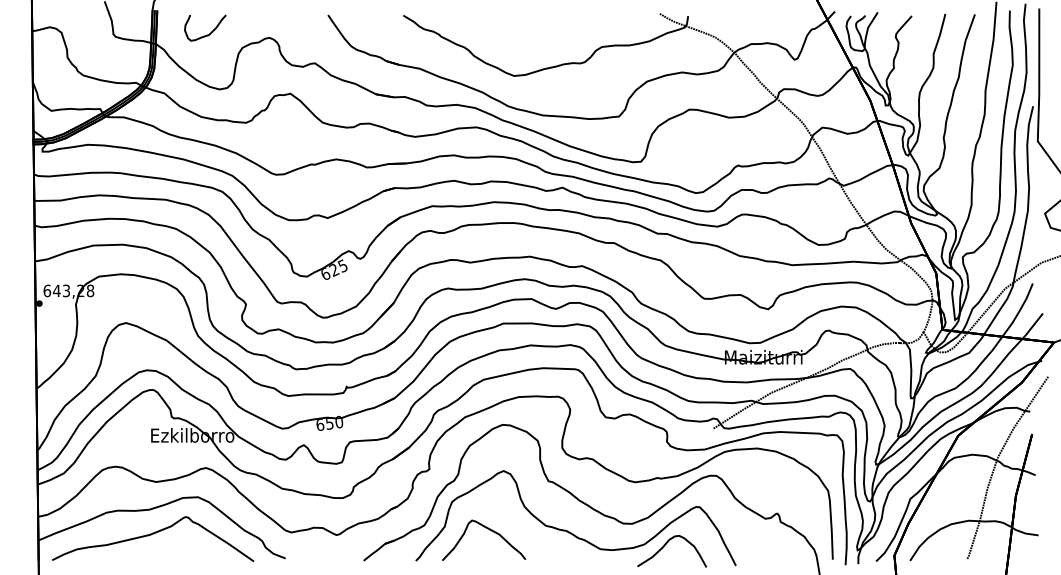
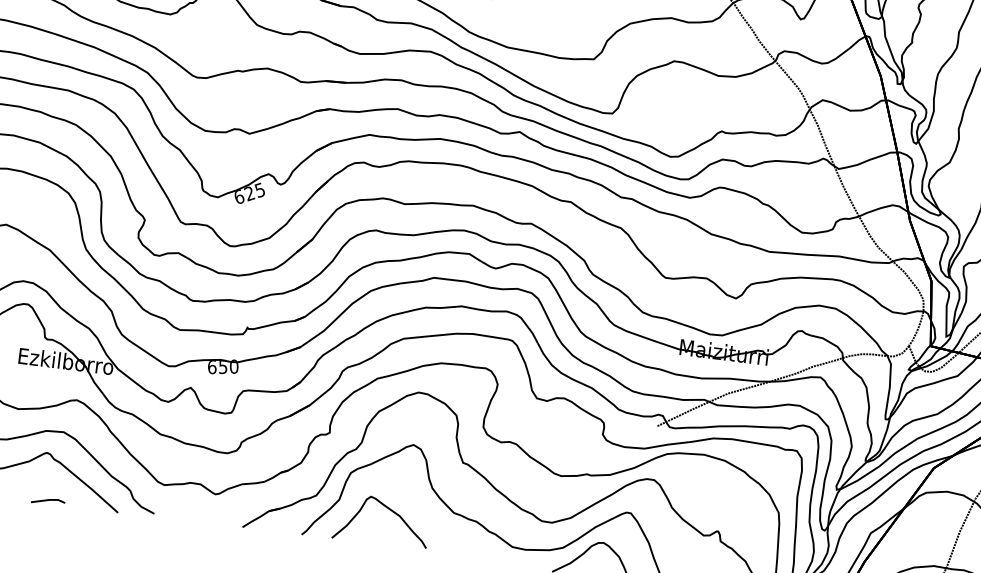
line: (191, 558) -> (47, 500), added

